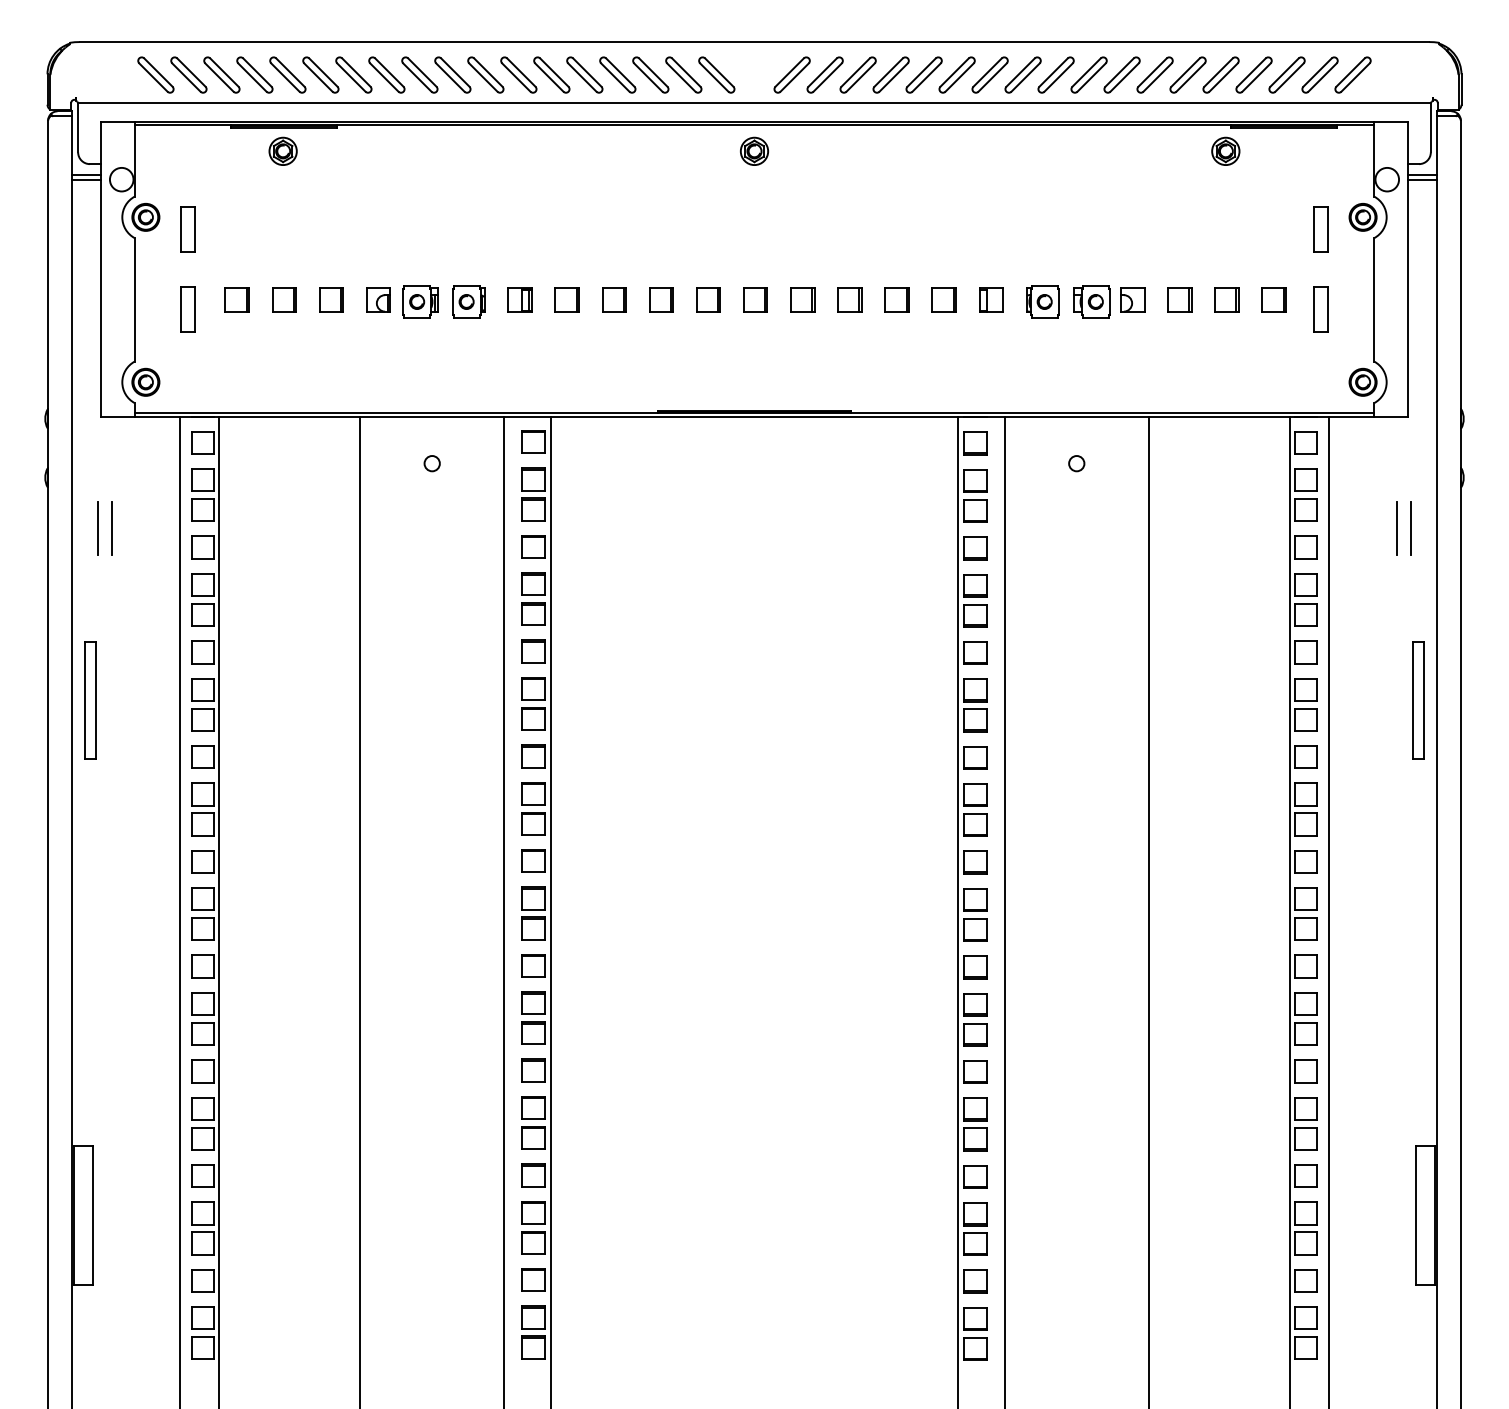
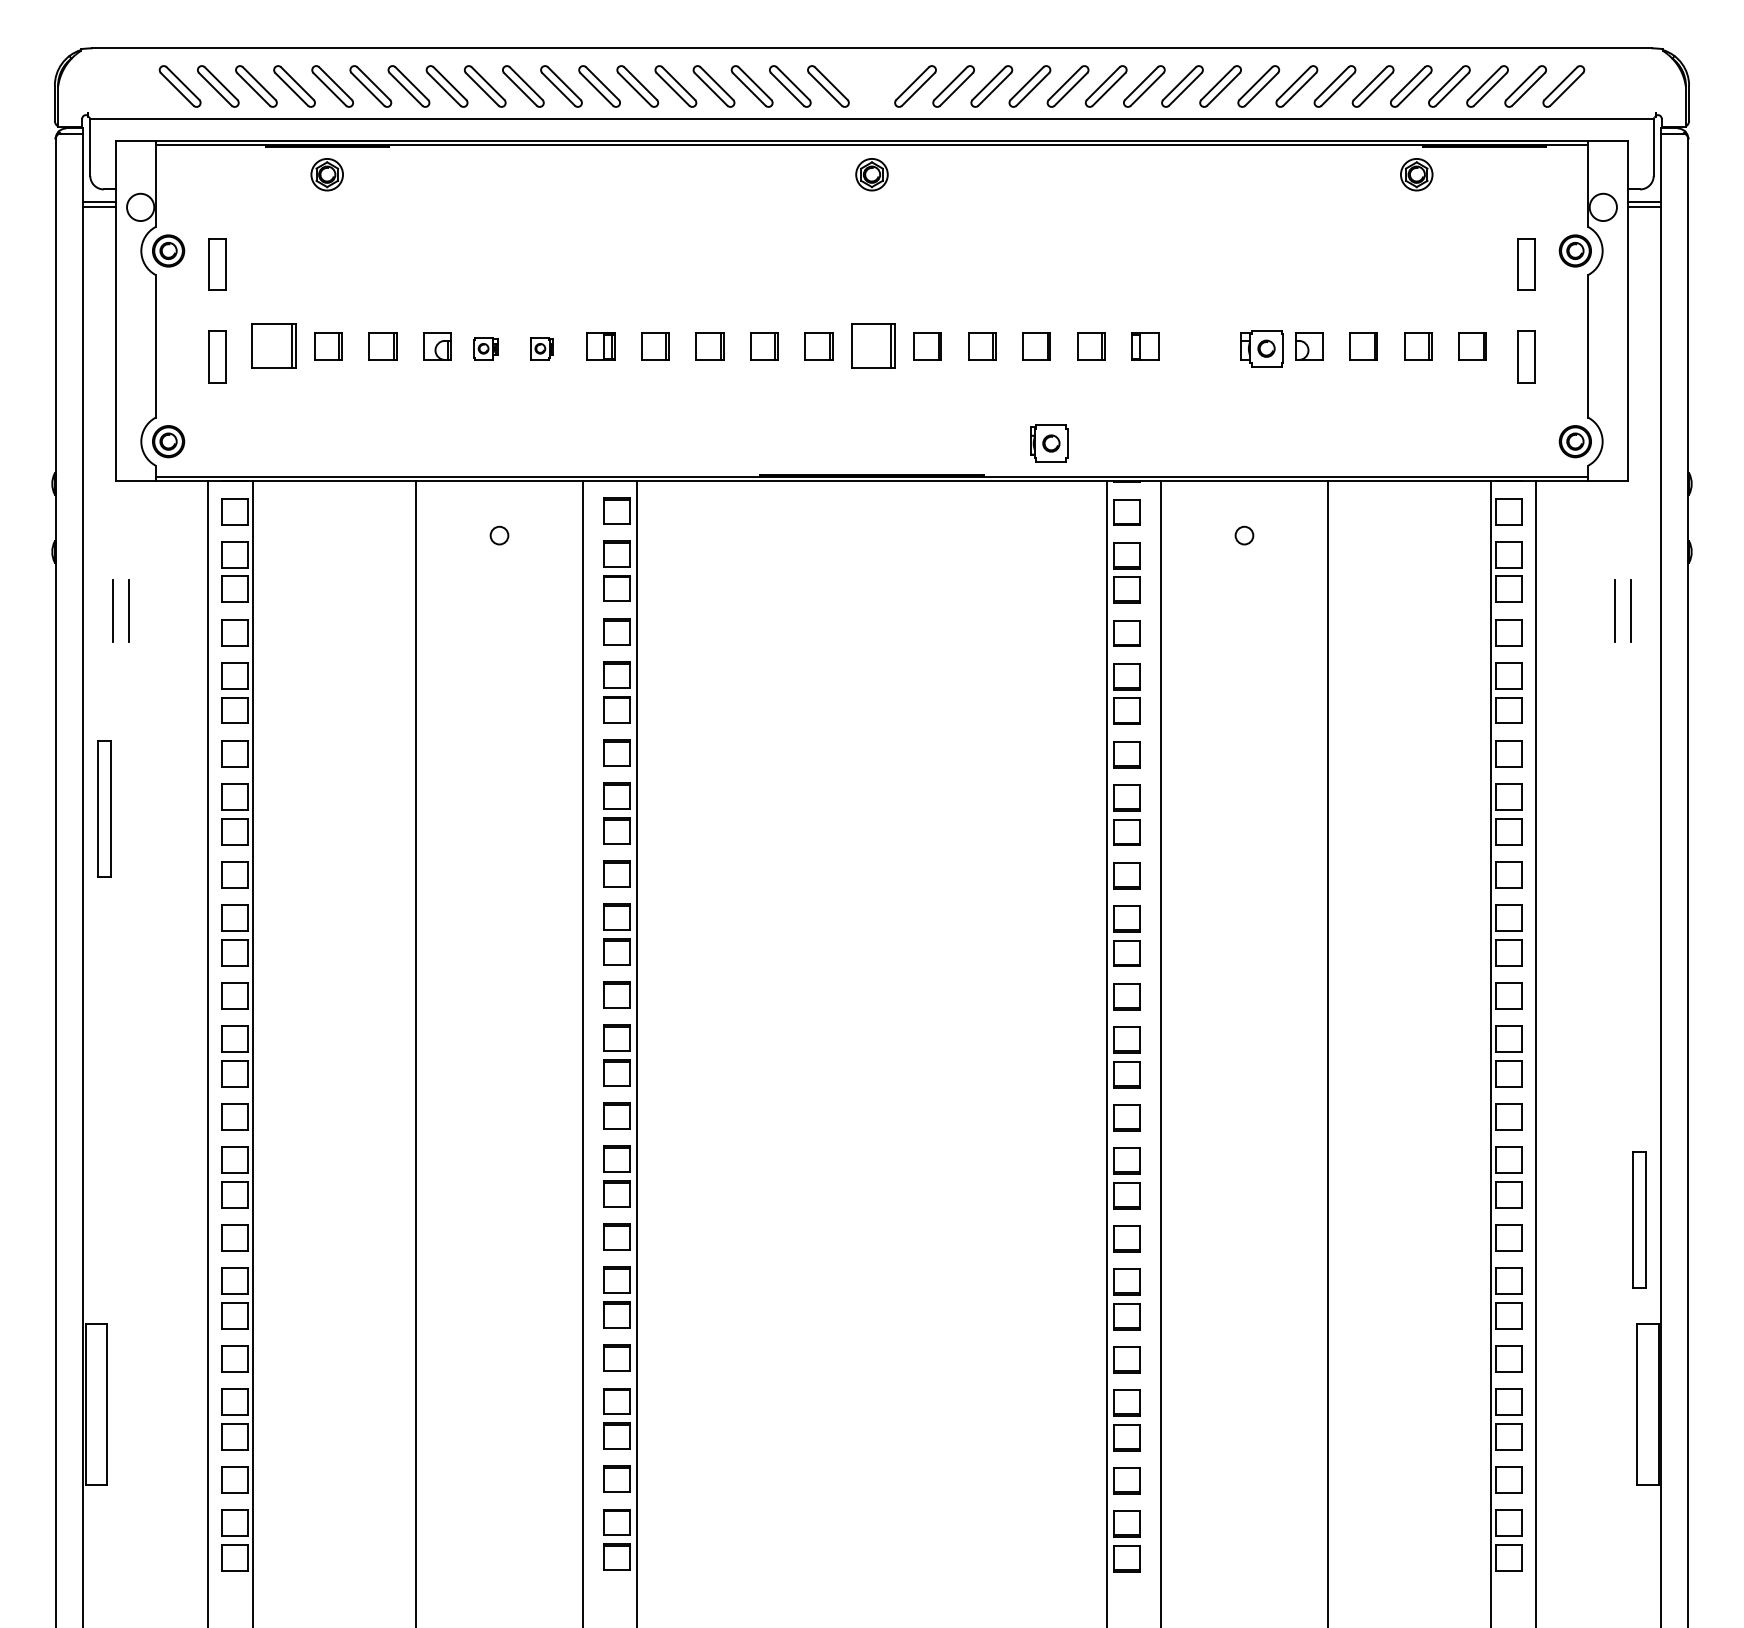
part: (236, 299) -> (273, 345), size x1.6
part: (755, 299) -> (873, 345), size x1.6
part: (420, 301) -> (485, 348), size x0.6
part: (468, 301) -> (541, 348), size x0.6
part: (1042, 301) -> (1048, 442), moved
part: (1418, 700) -> (1639, 1219), moved

